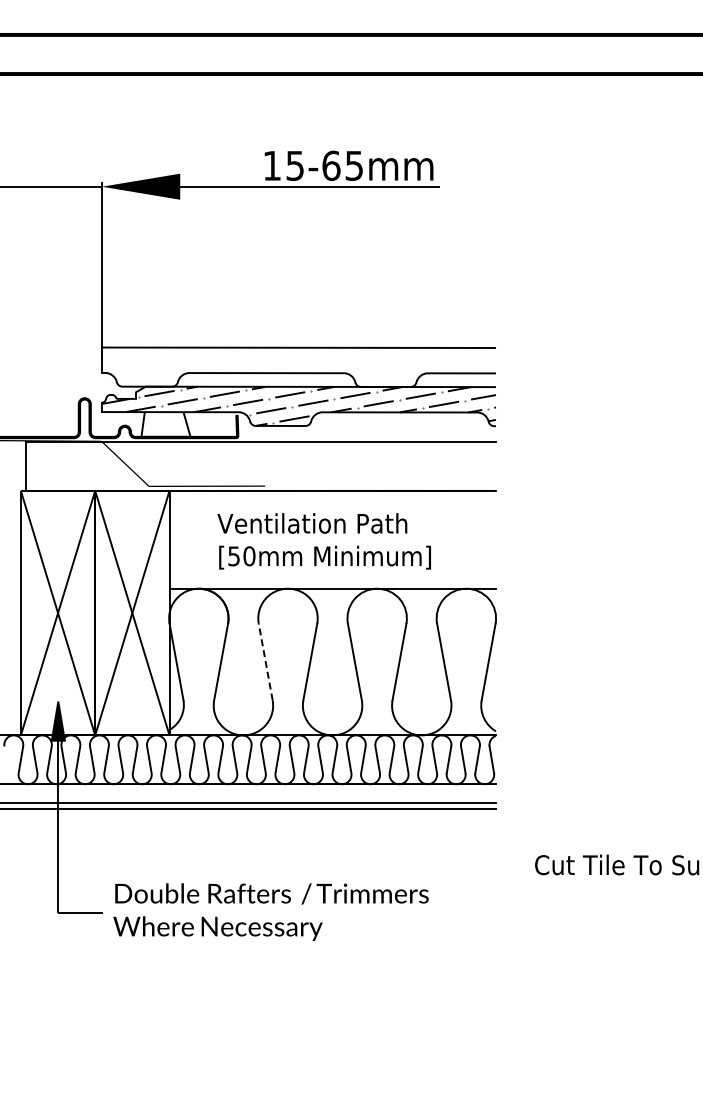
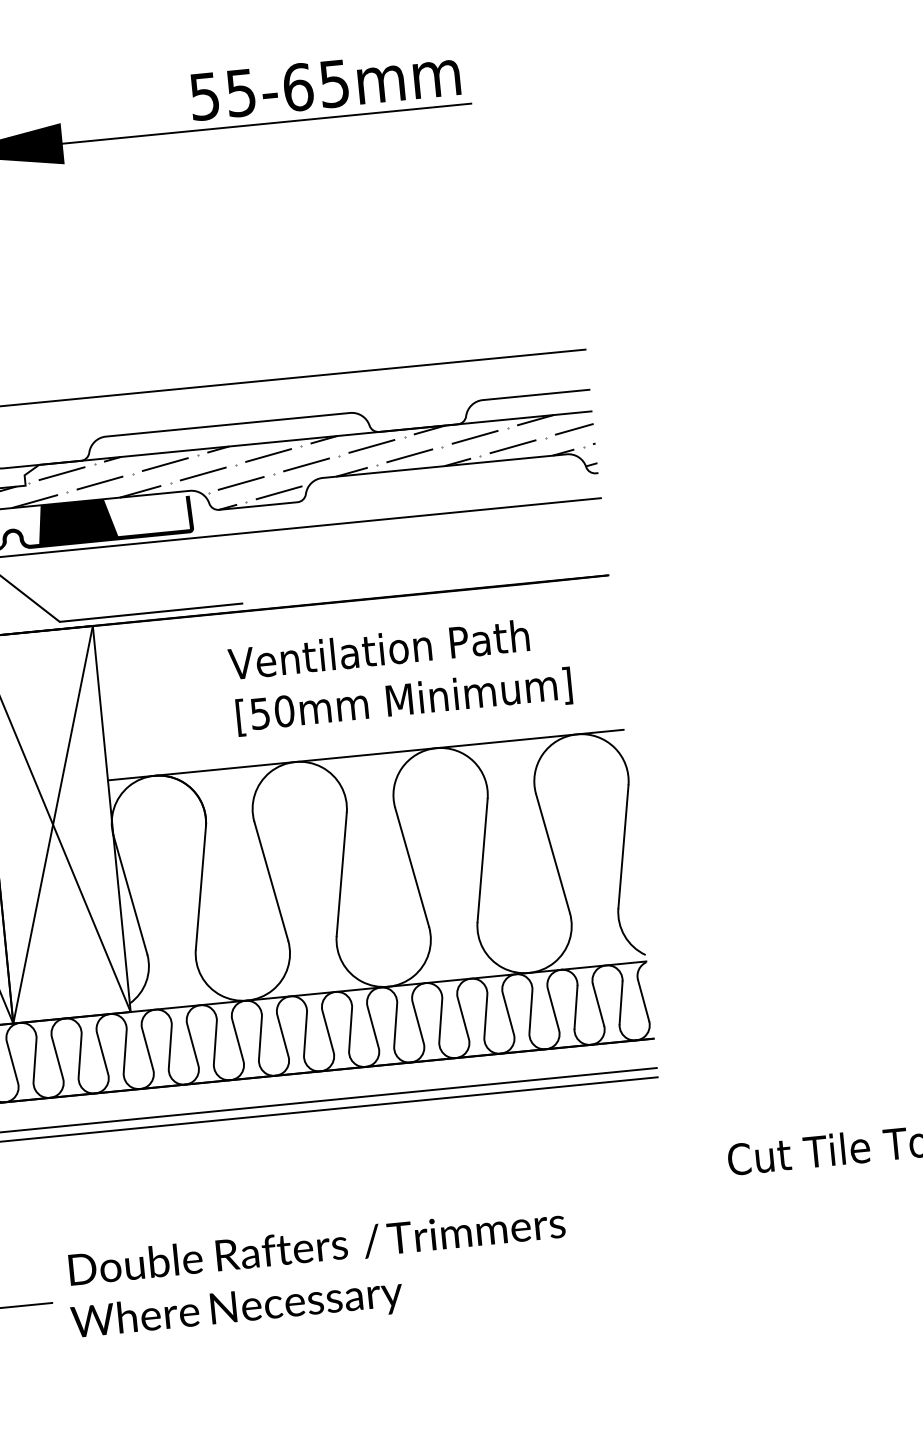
text: (271, 166) -> (203, 97), 15-65mm -> 55-65mm
fill: (165, 424) -> (76, 521), added
text: (323, 541) -> (399, 676), moved
line: (265, 662) -> (271, 882), dashed -> solid

